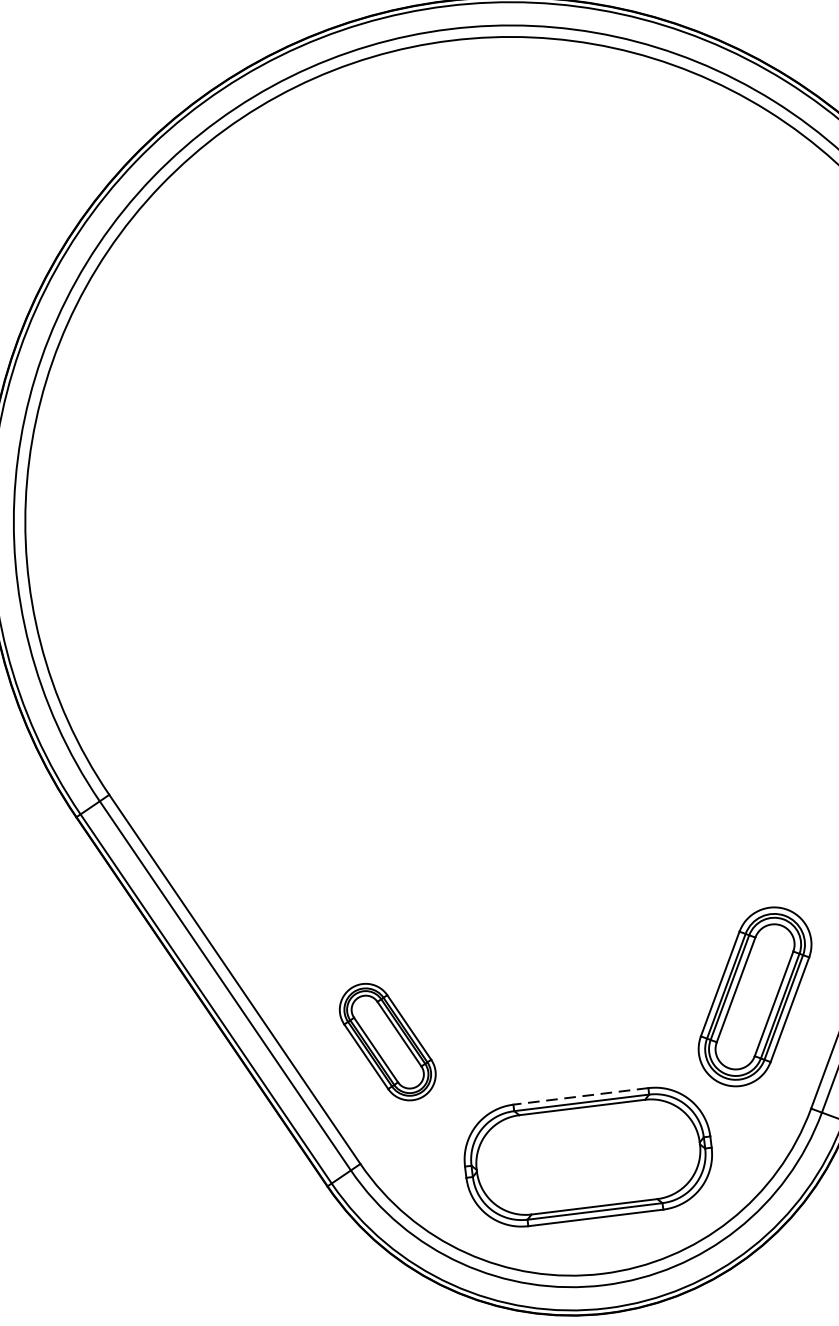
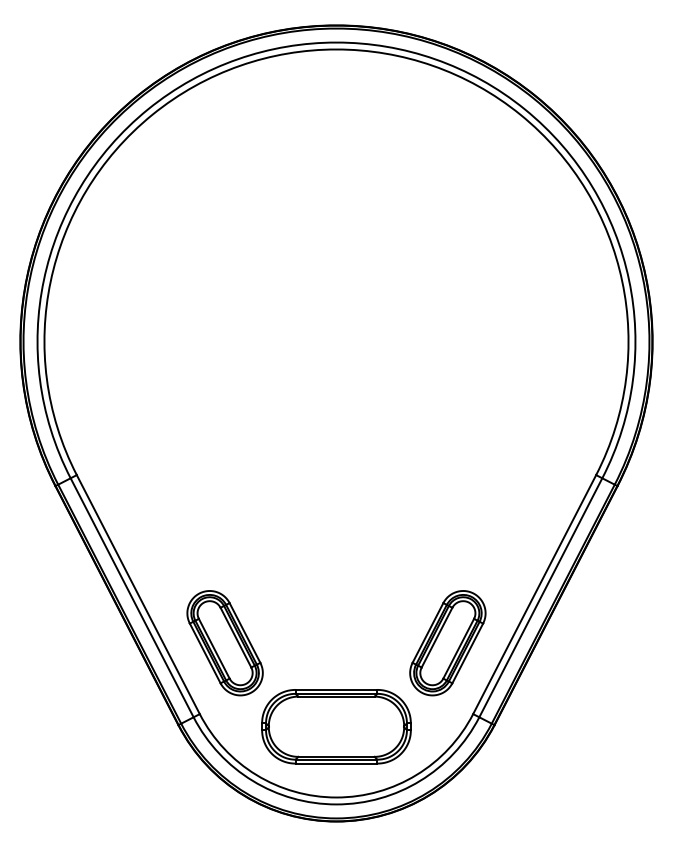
part: (386, 1042) -> (224, 643), size x1.43
line: (580, 1095) -> (336, 689), dashed -> solid

